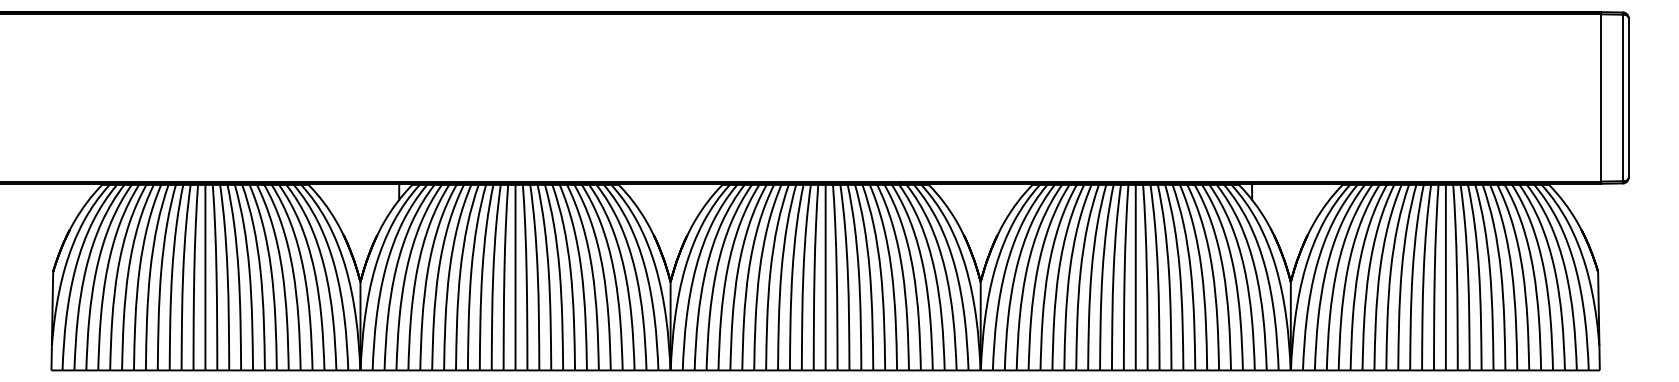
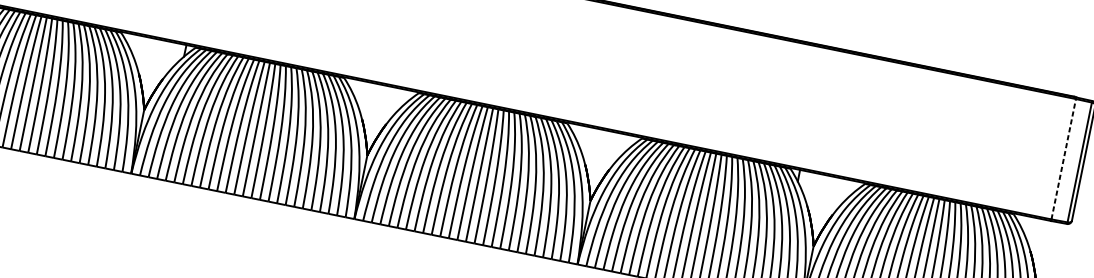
line: (1600, 97) -> (1063, 158), solid -> dashed

